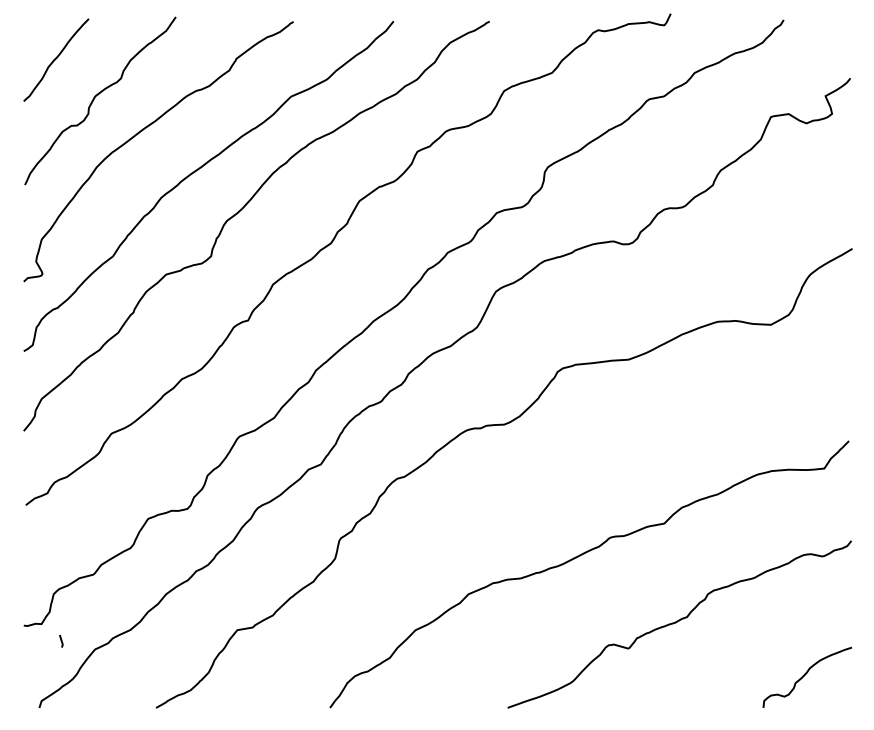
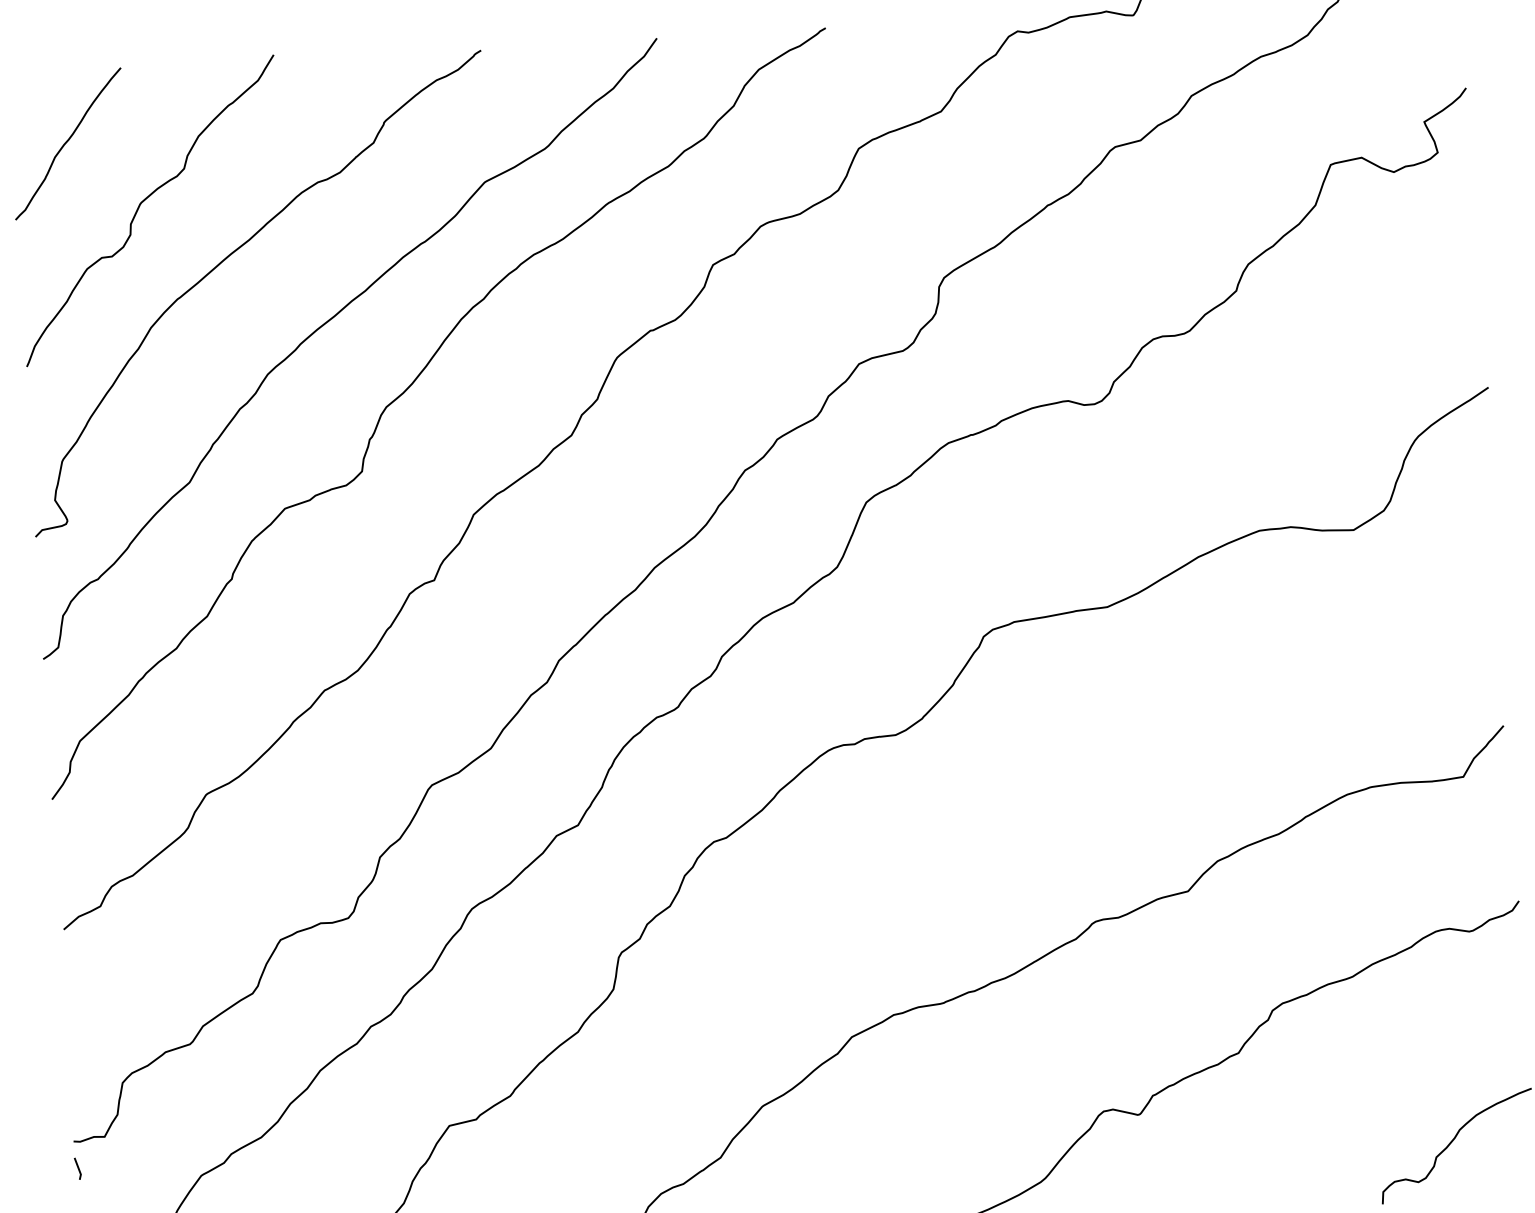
line: (61, 640) -> (78, 1167), moved

